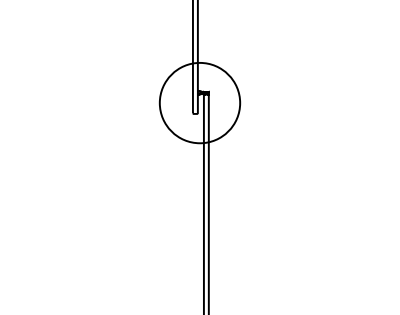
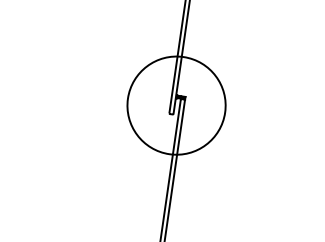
circle: (199, 102) -> (176, 105), size x1.43

